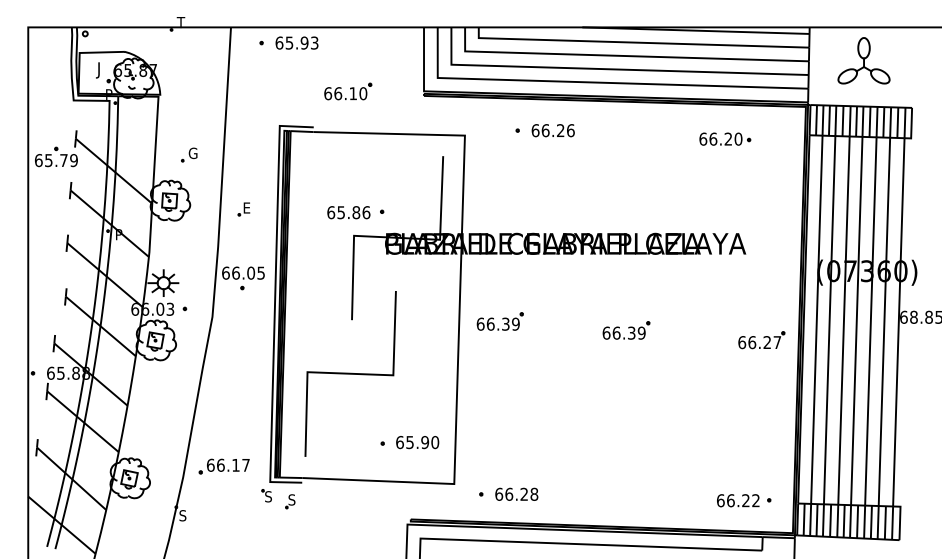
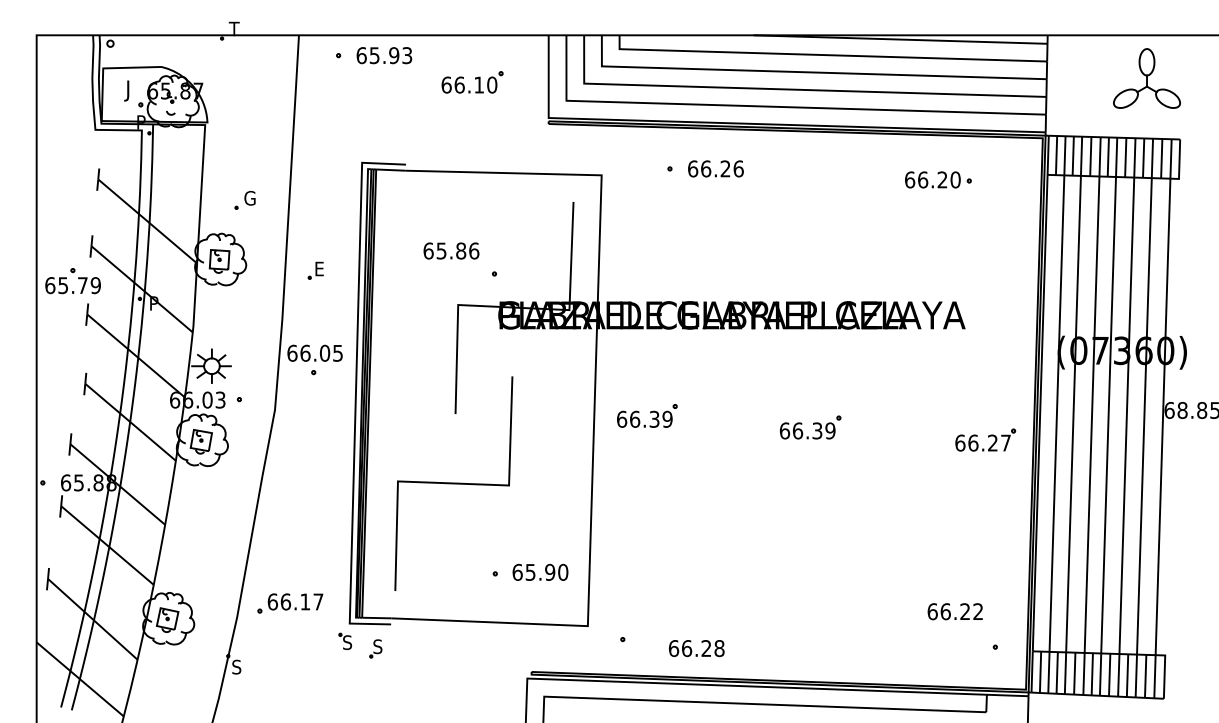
part: (863, 60) -> (1146, 78), moved
part: (348, 91) -> (472, 82), moved
part: (51, 155) -> (66, 279), moved
text: (348, 212) -> (451, 250), moved
text: (516, 494) -> (696, 648), moved
text: (737, 500) -> (954, 611), moved

